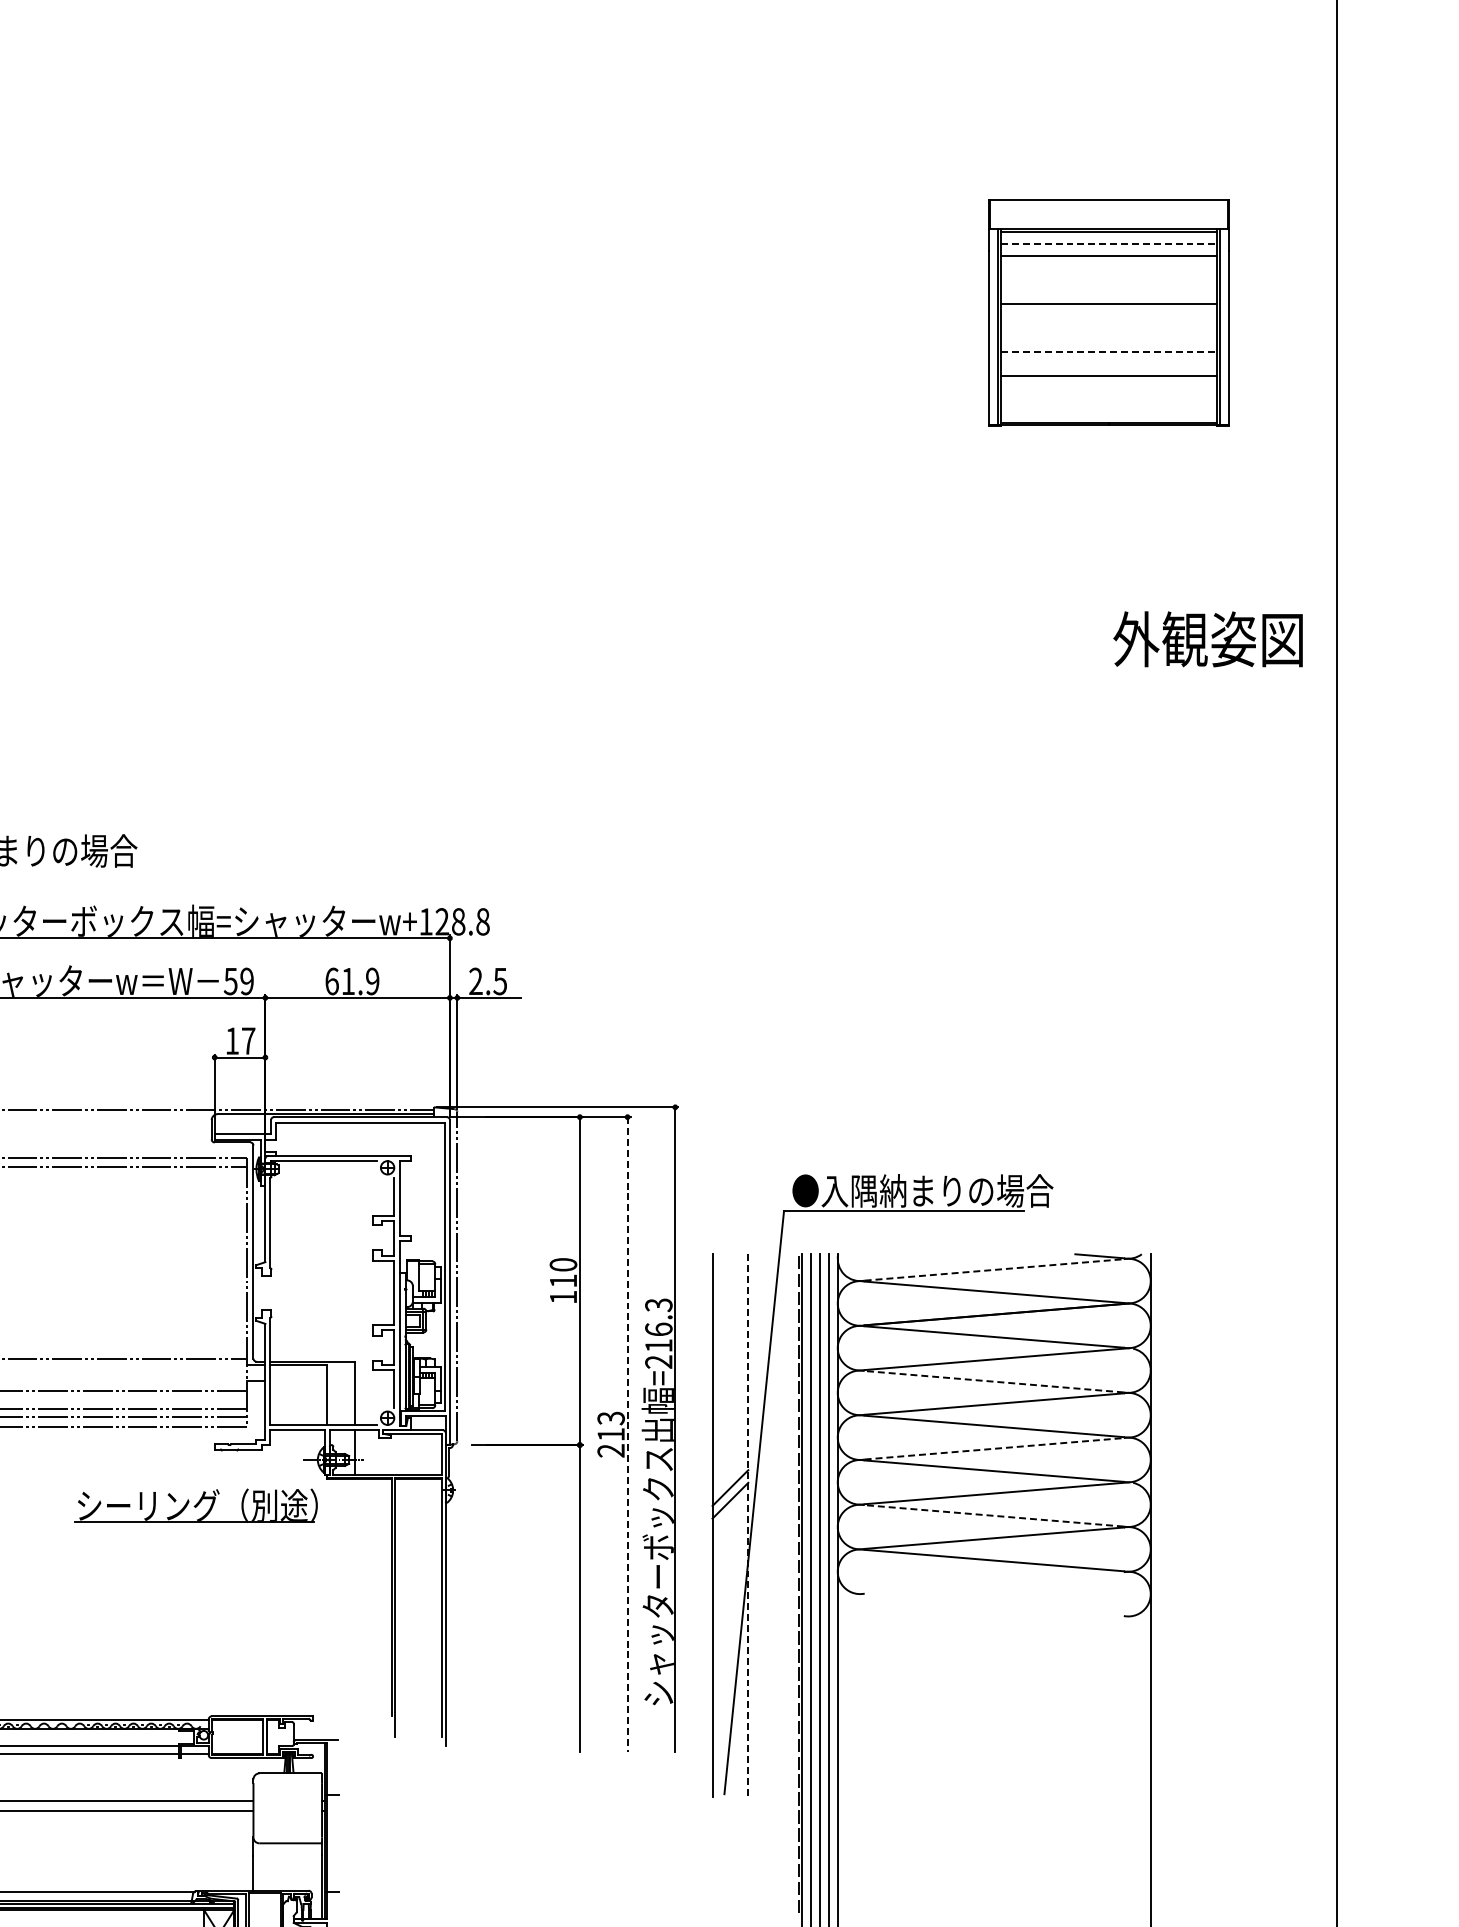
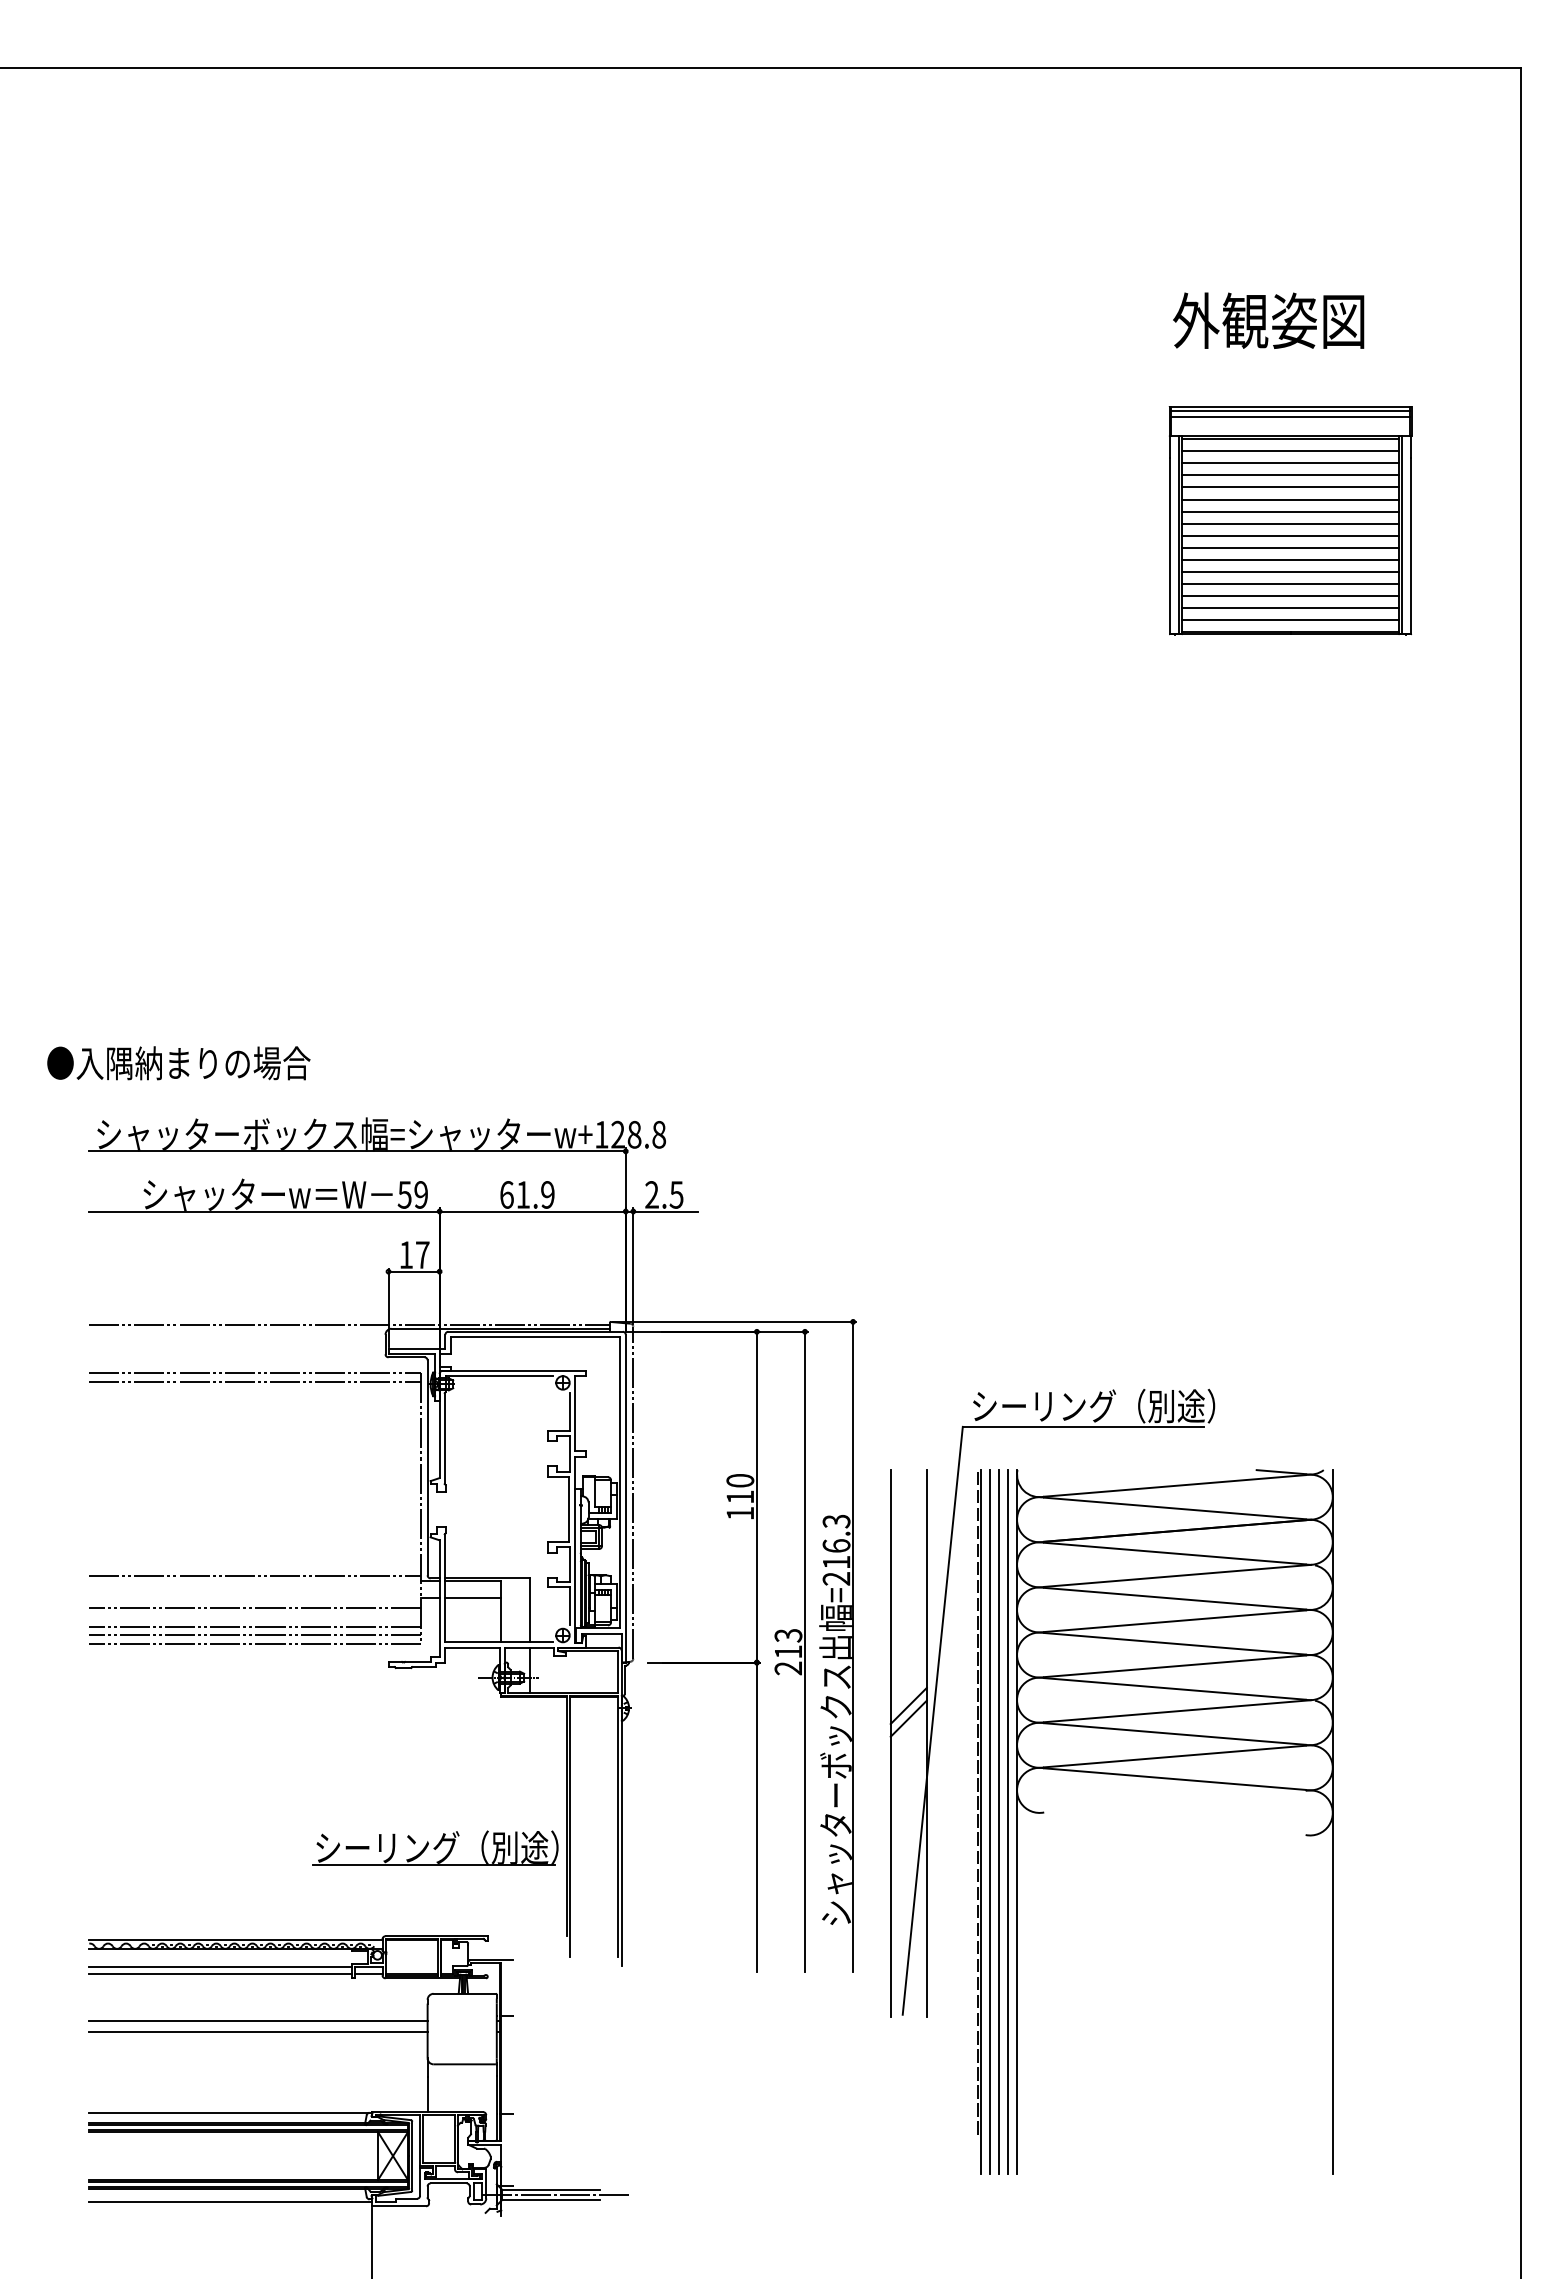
line: (1108, 203) -> (1290, 410), added
line: (1108, 209) -> (1290, 416), added
line: (1108, 244) -> (1290, 451), dashed -> solid
line: (1108, 268) -> (1290, 475), added
line: (1108, 280) -> (1290, 487), added
line: (1108, 292) -> (1290, 499), added
line: (1108, 315) -> (1290, 523), added
line: (1108, 327) -> (1290, 535), added
line: (1108, 339) -> (1290, 547), added
line: (1108, 352) -> (1290, 560), dashed -> solid
line: (1108, 364) -> (1290, 572), added
line: (1108, 388) -> (1290, 596), added
line: (1108, 400) -> (1290, 608), added
line: (1108, 412) -> (1290, 620), added
text: (1207, 639) -> (1268, 320), moved
text: (922, 1190) -> (1102, 1405), ●入隅納まりの場合 -> シーリング（別途）
line: (994, 1269) -> (1175, 1485), dashed -> solid
line: (297, 1380) -> (472, 1597), added
line: (993, 1381) -> (1174, 1598), dashed -> solid
line: (628, 1435) -> (805, 1652), dashed -> solid
line: (994, 1448) -> (1175, 1666), dashed -> solid
part: (195, 1505) -> (435, 1847), moved
line: (993, 1515) -> (1174, 1733), dashed -> solid
line: (748, 1525) -> (926, 1743), dashed -> solid

